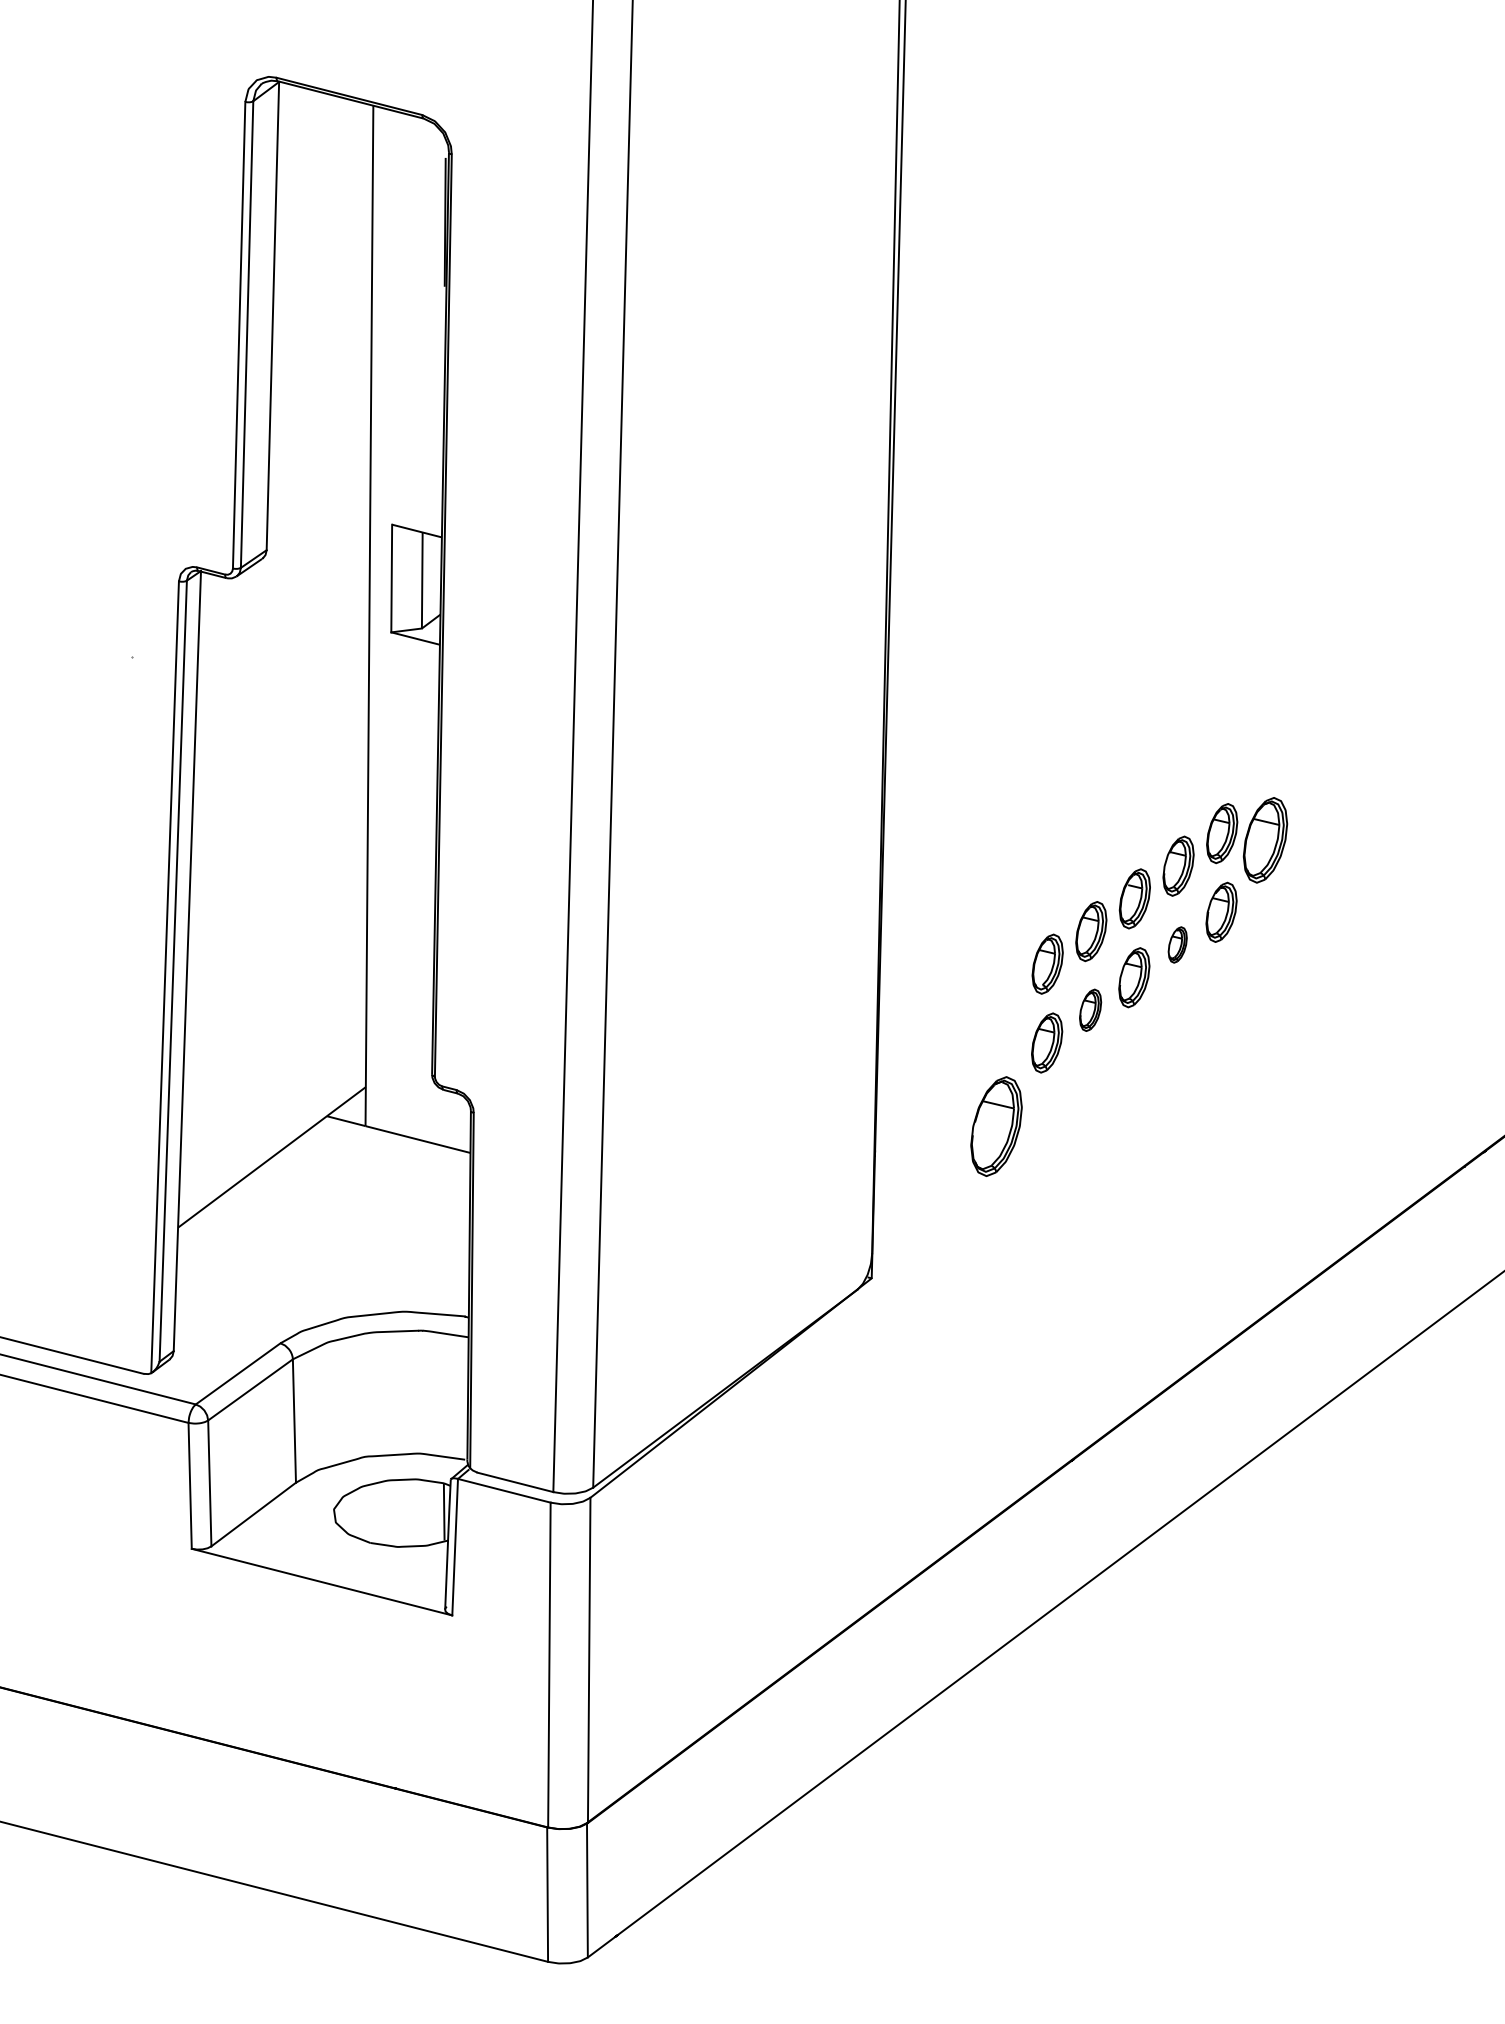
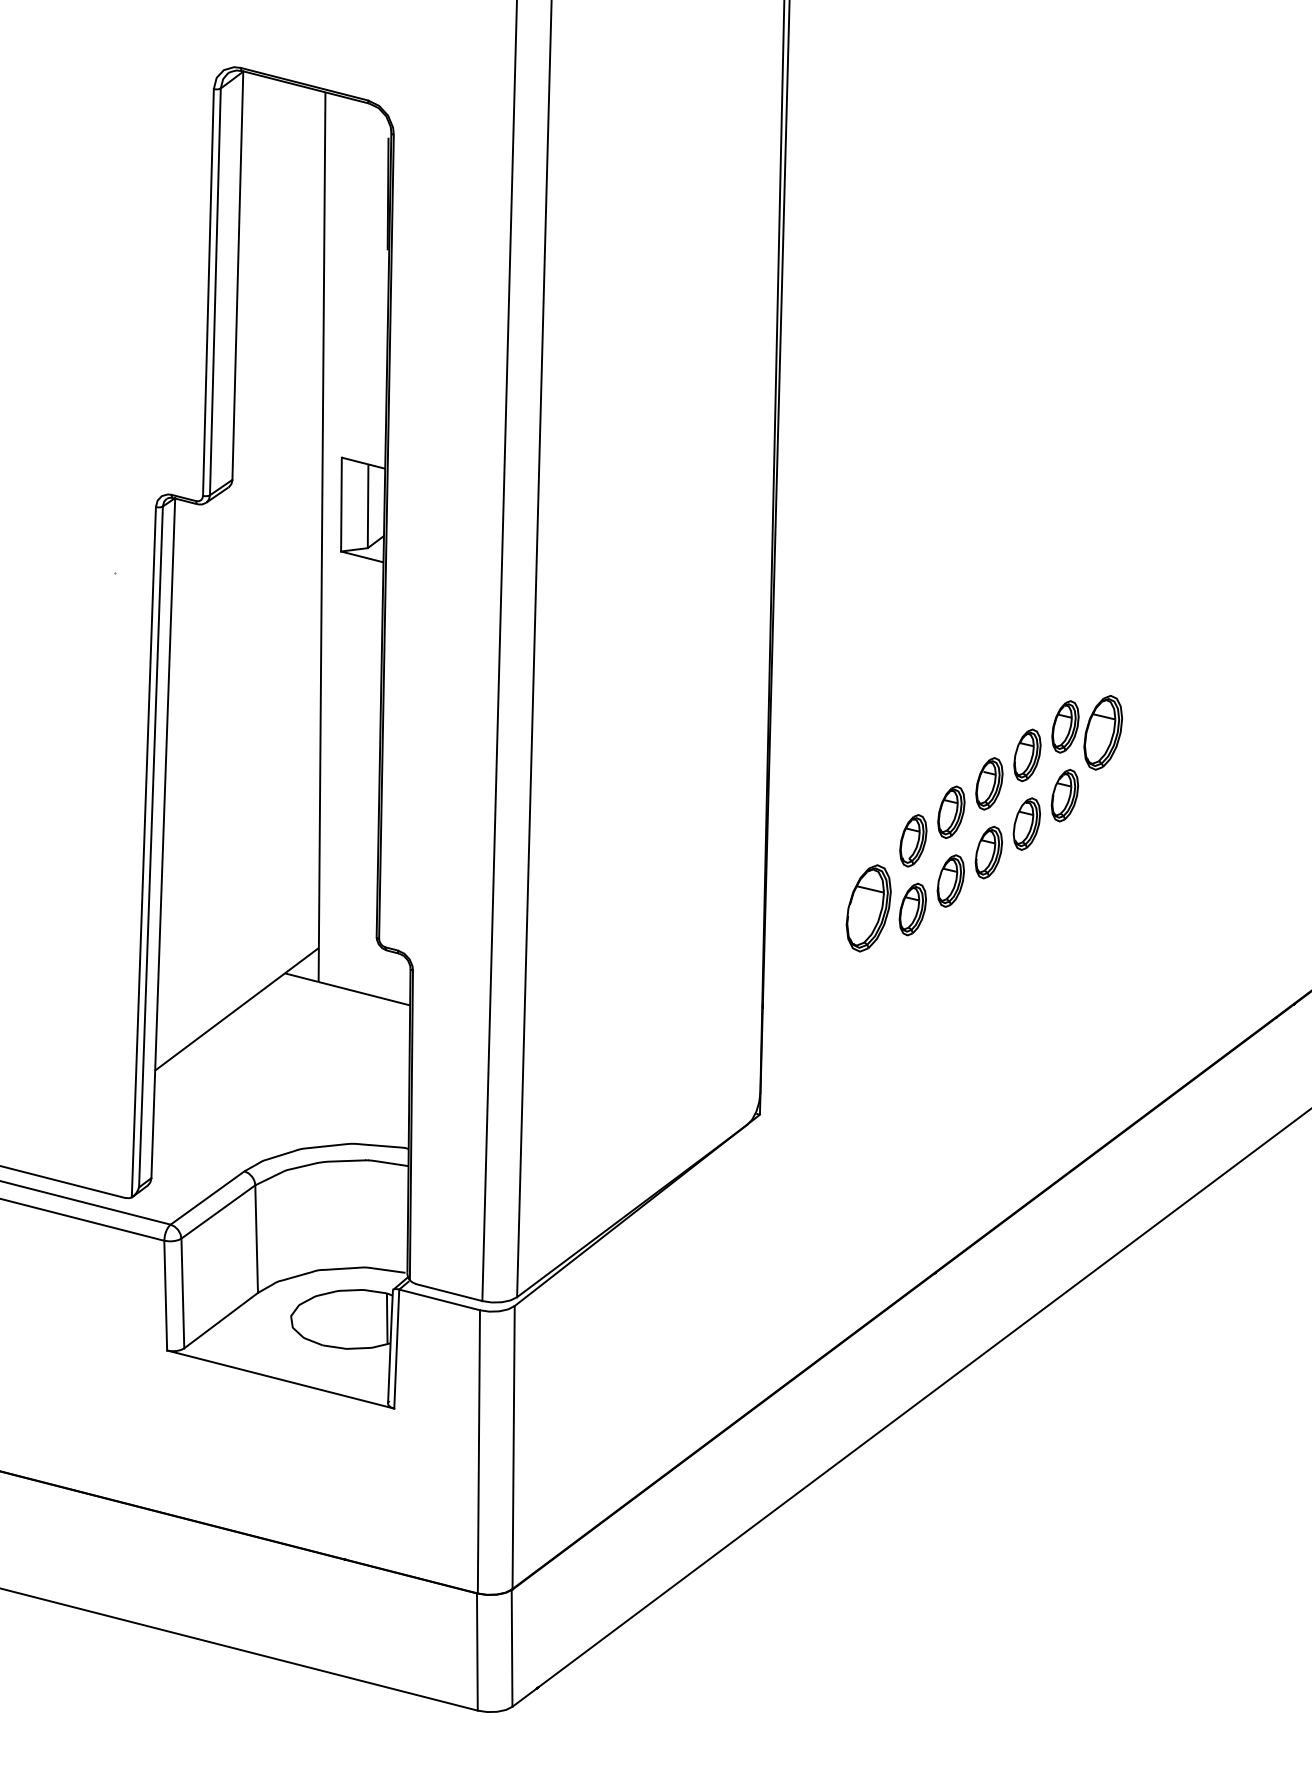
part: (1177, 944) -> (1026, 823), size x1.67
part: (1090, 1009) -> (950, 880), size x1.43
part: (996, 1126) -> (868, 908), moved

